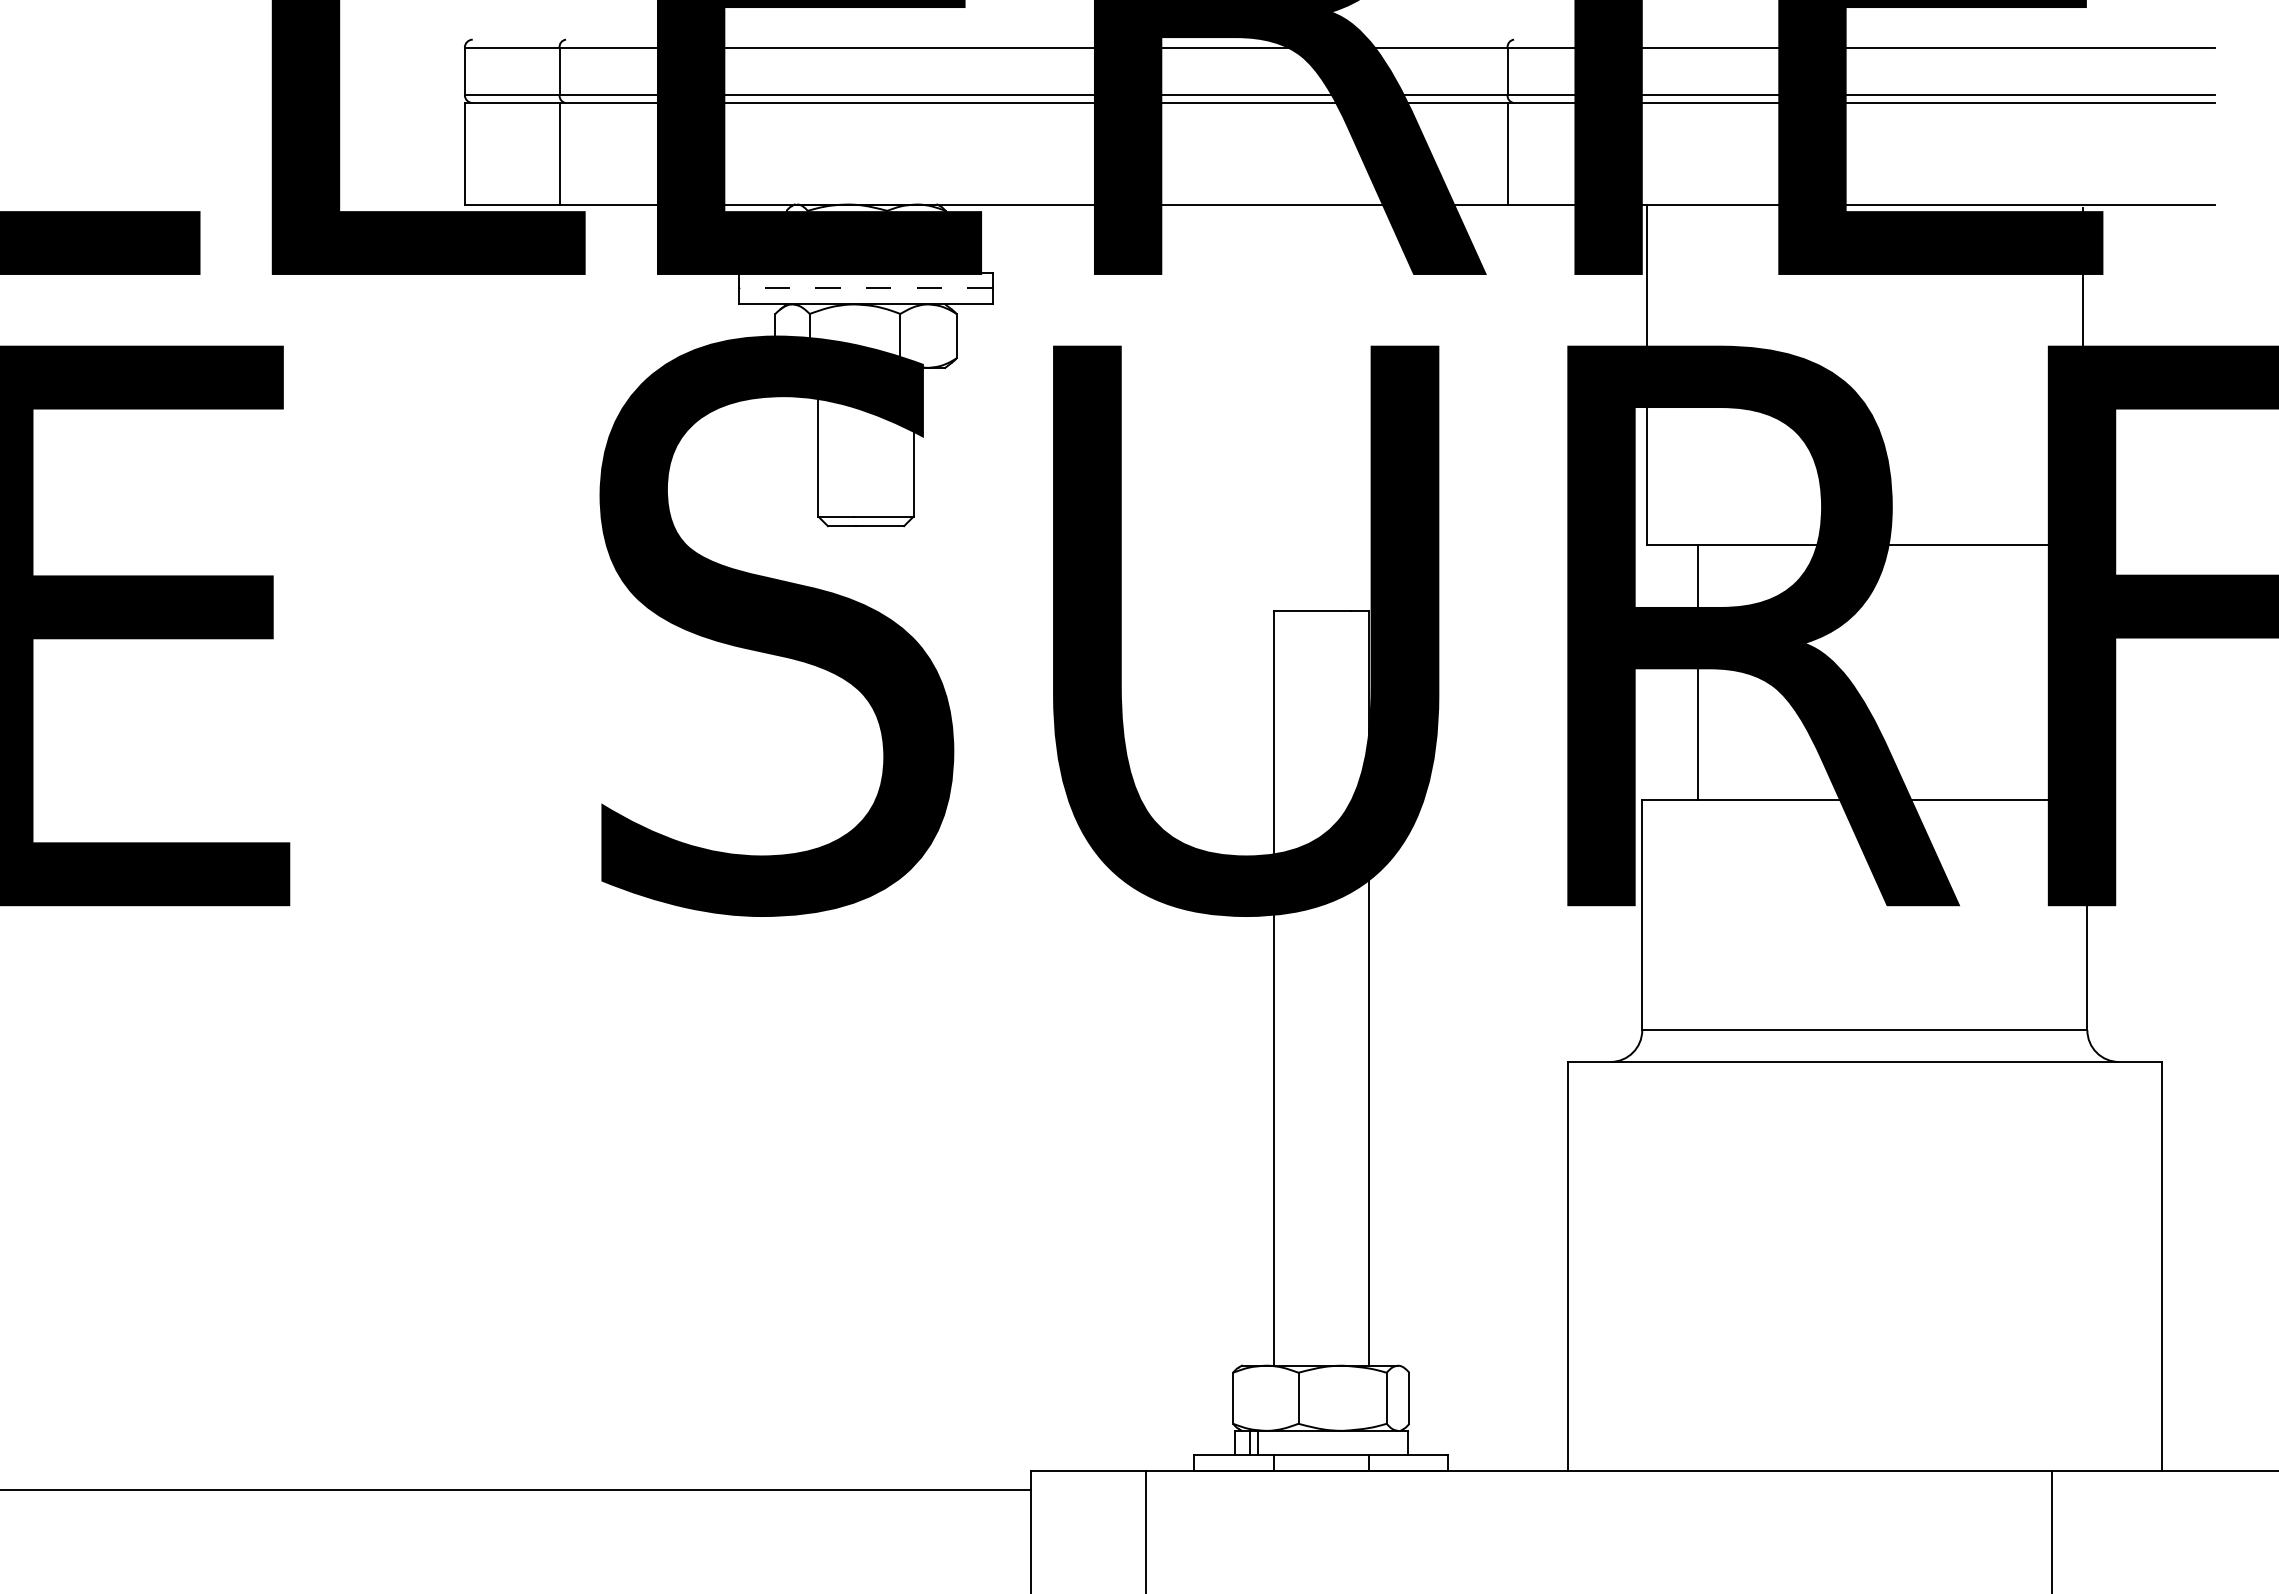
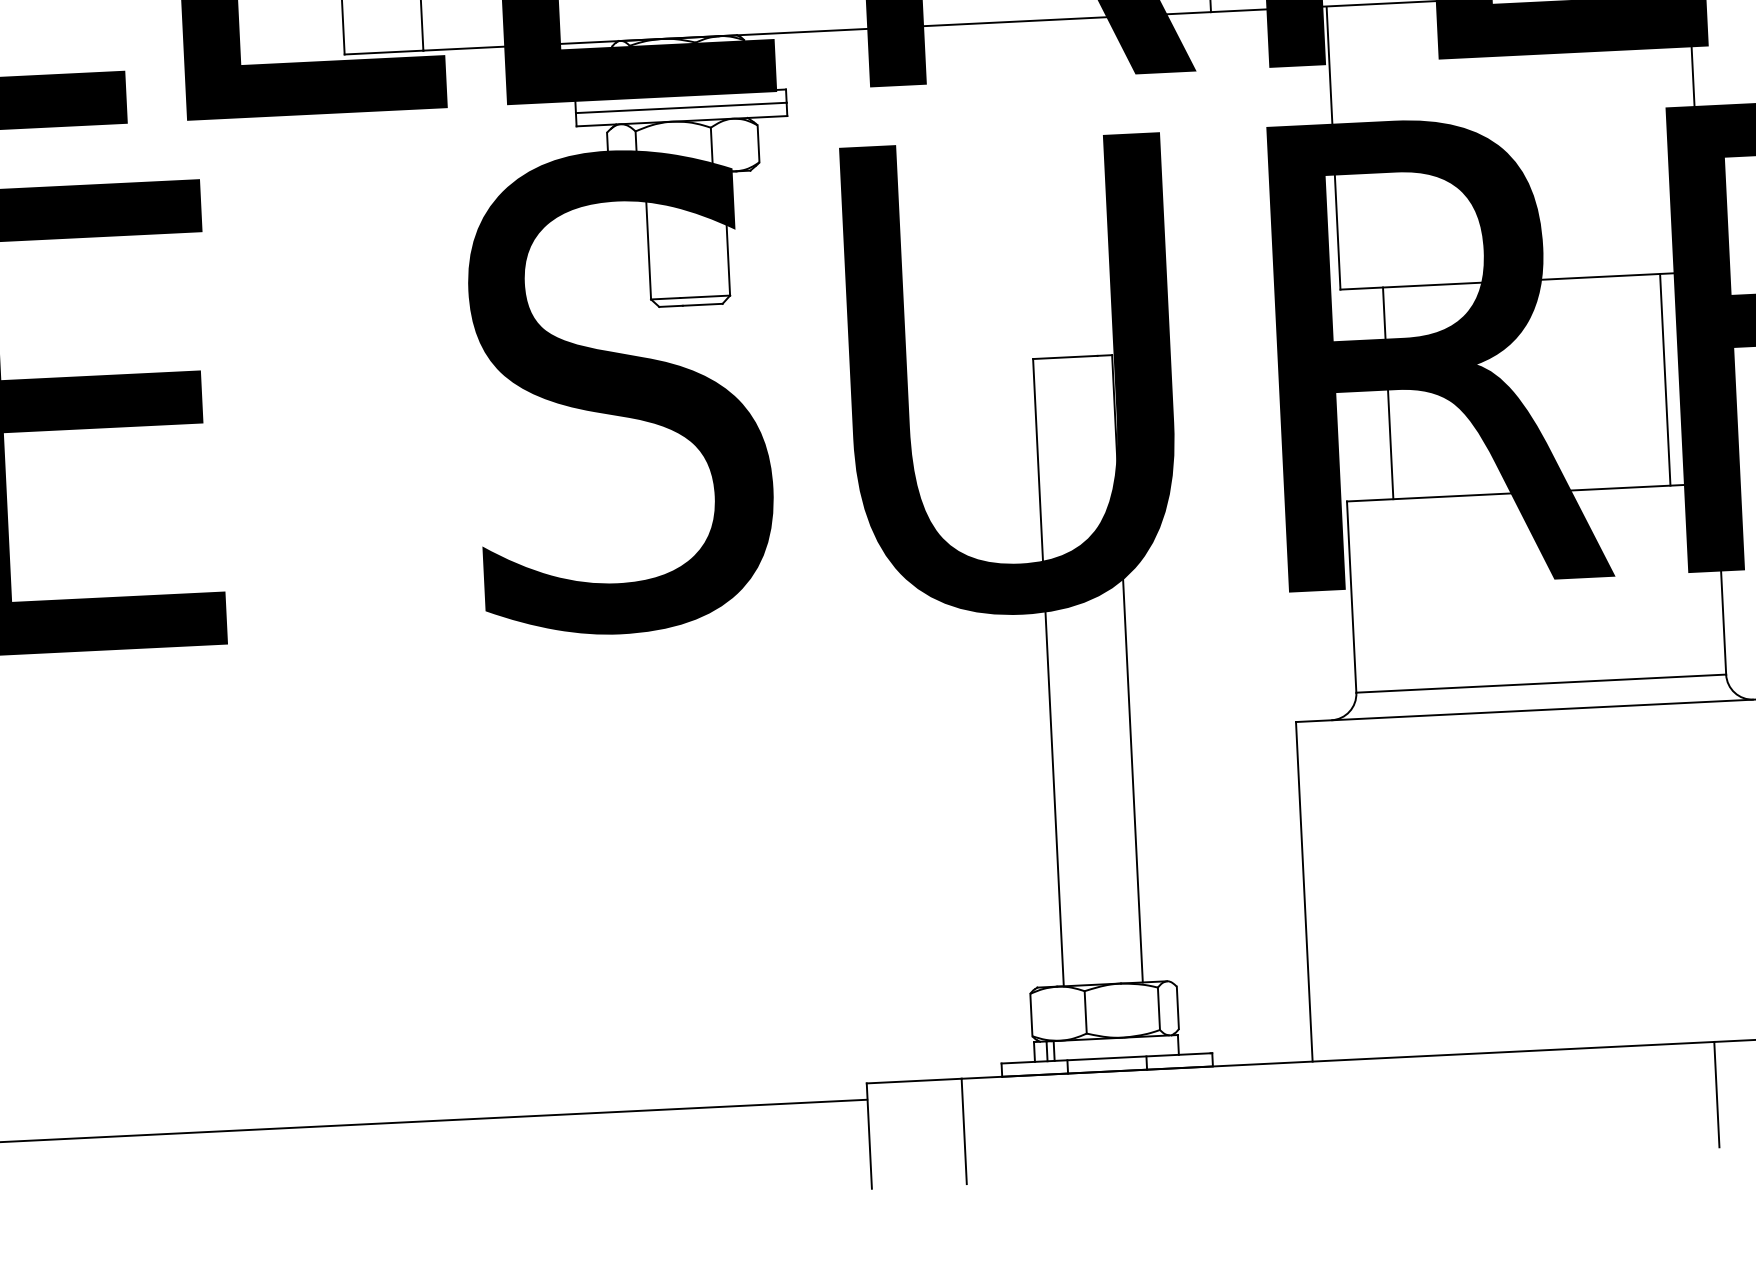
line: (866, 288) -> (681, 107), dashed -> solid
line: (2031, 672) -> (1665, 379), added

